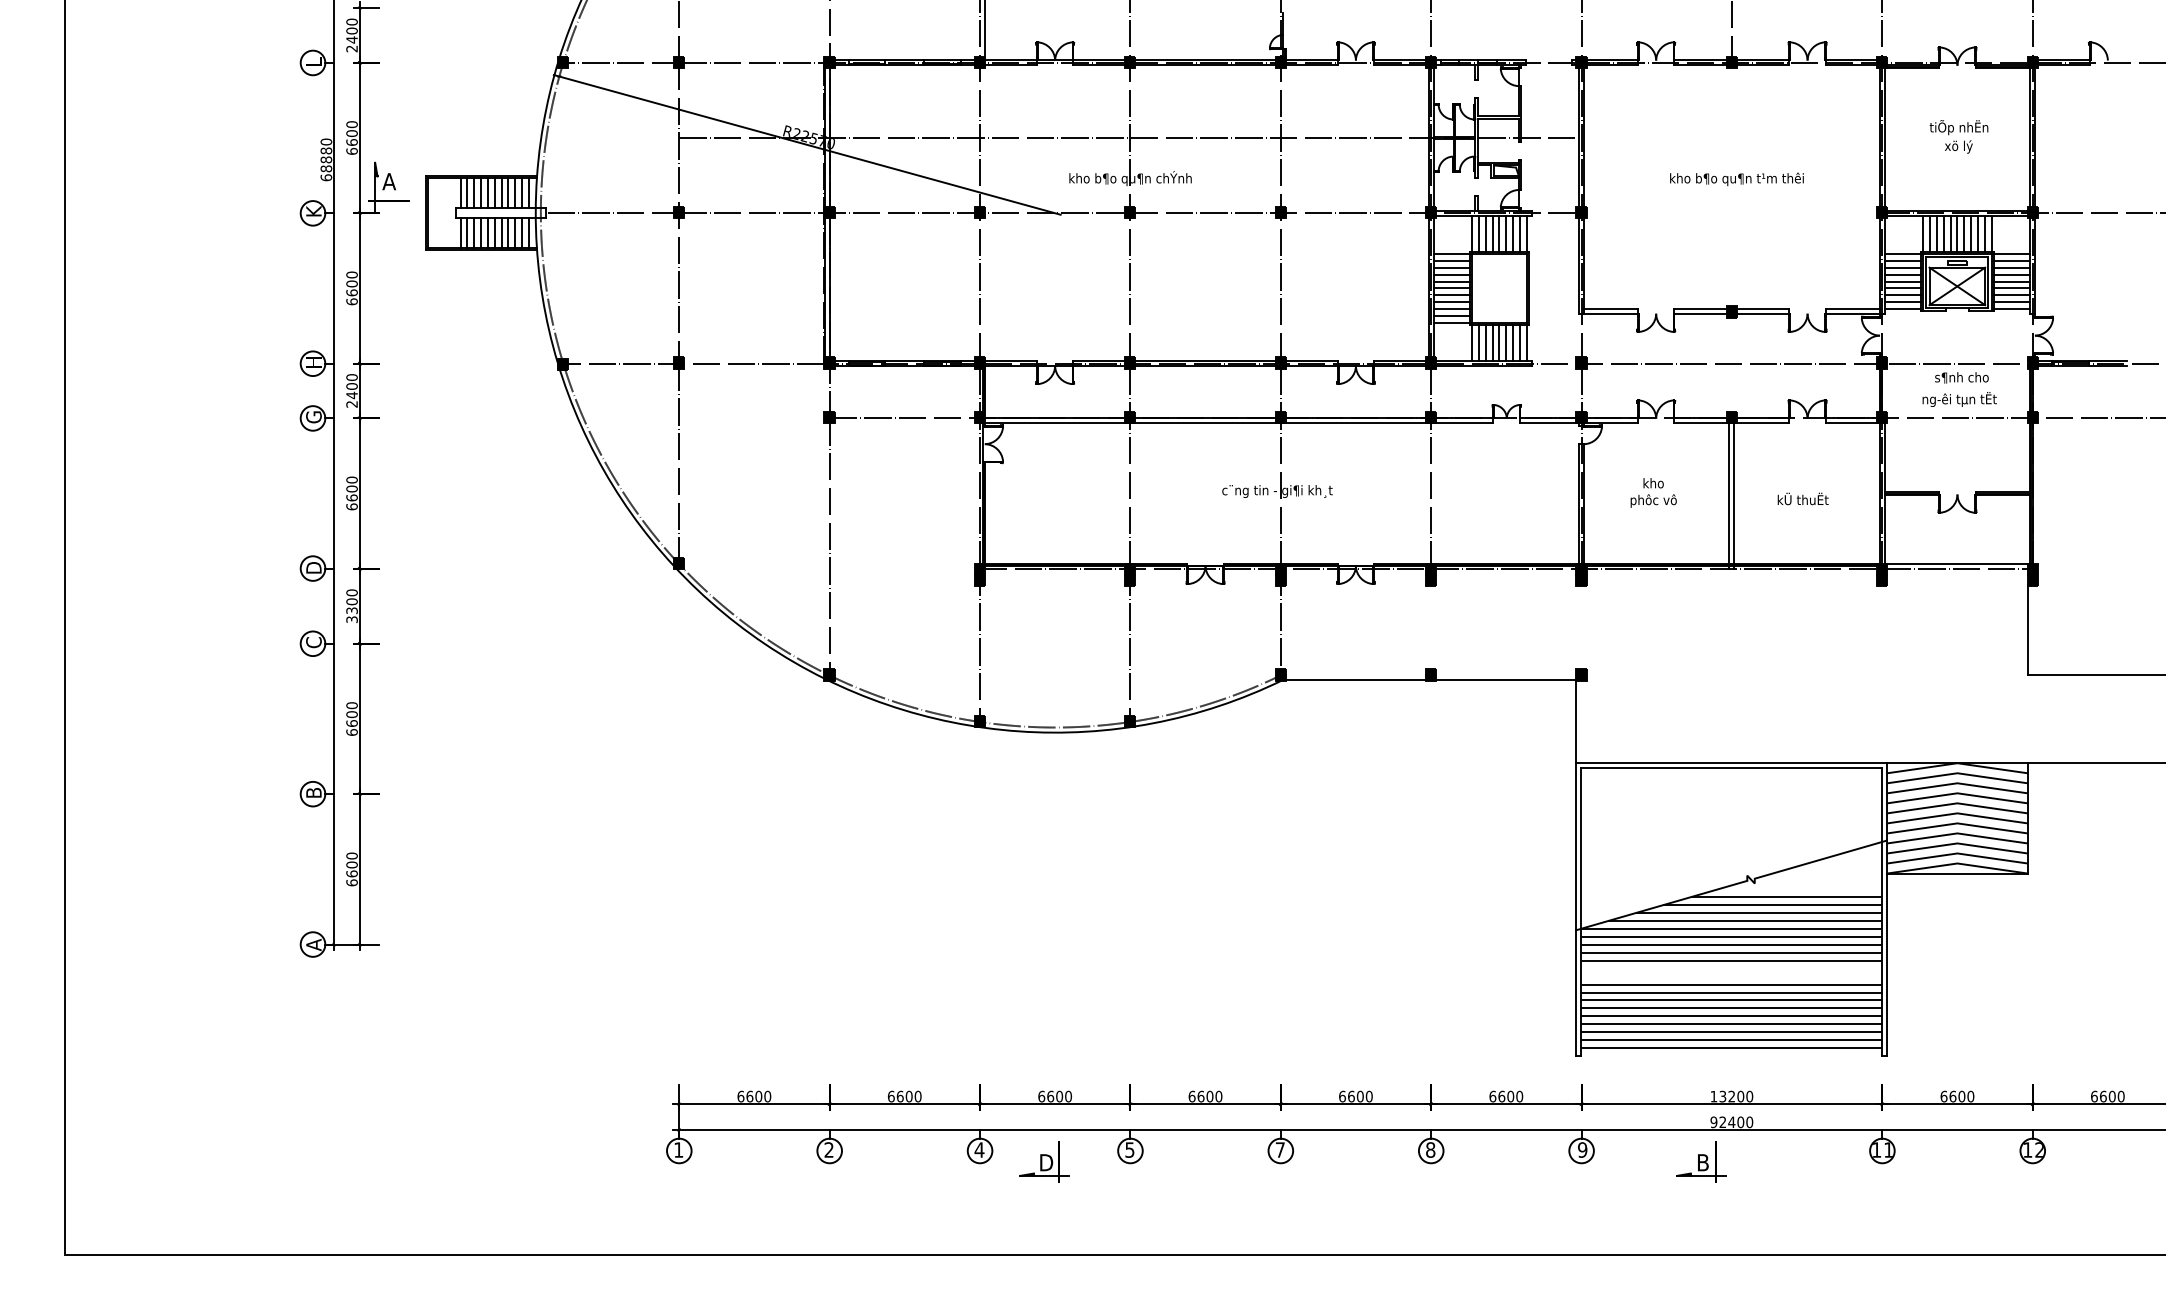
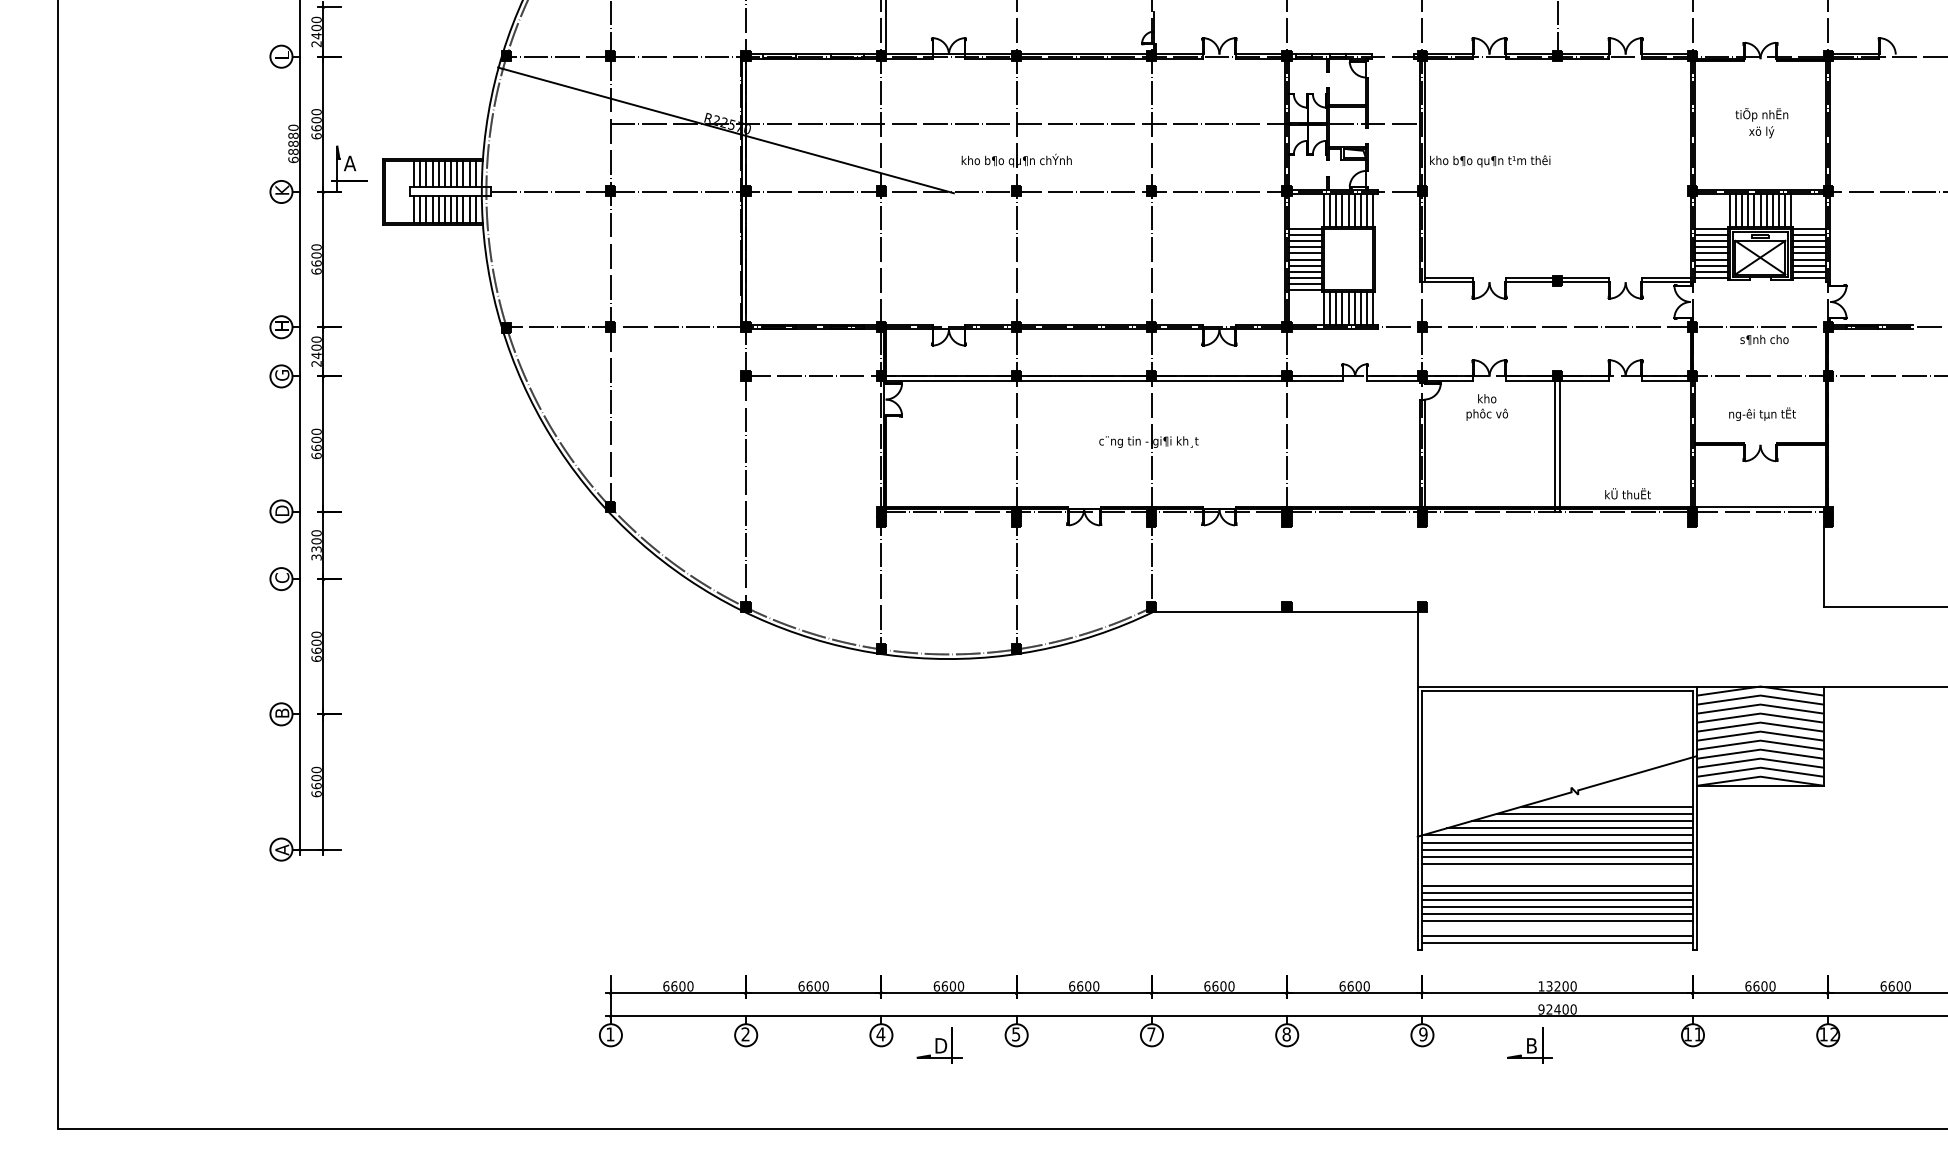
text: (1736, 179) -> (1489, 161), moved
text: (1959, 399) -> (1762, 414), moved
text: (1653, 492) -> (1487, 407), moved
text: (1802, 498) -> (1627, 493), moved
line: (1731, 1032) -> (1557, 928), removed

